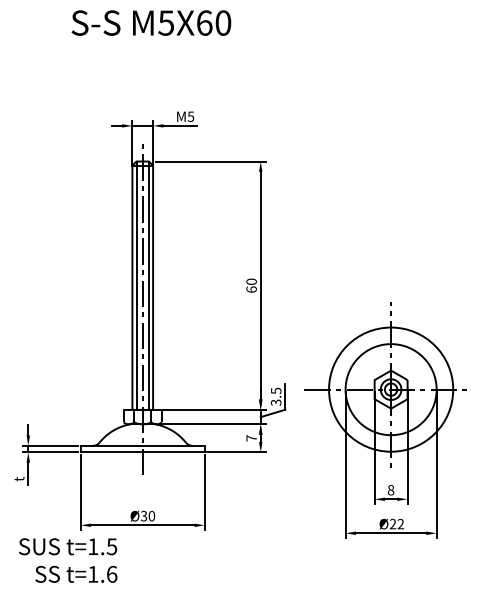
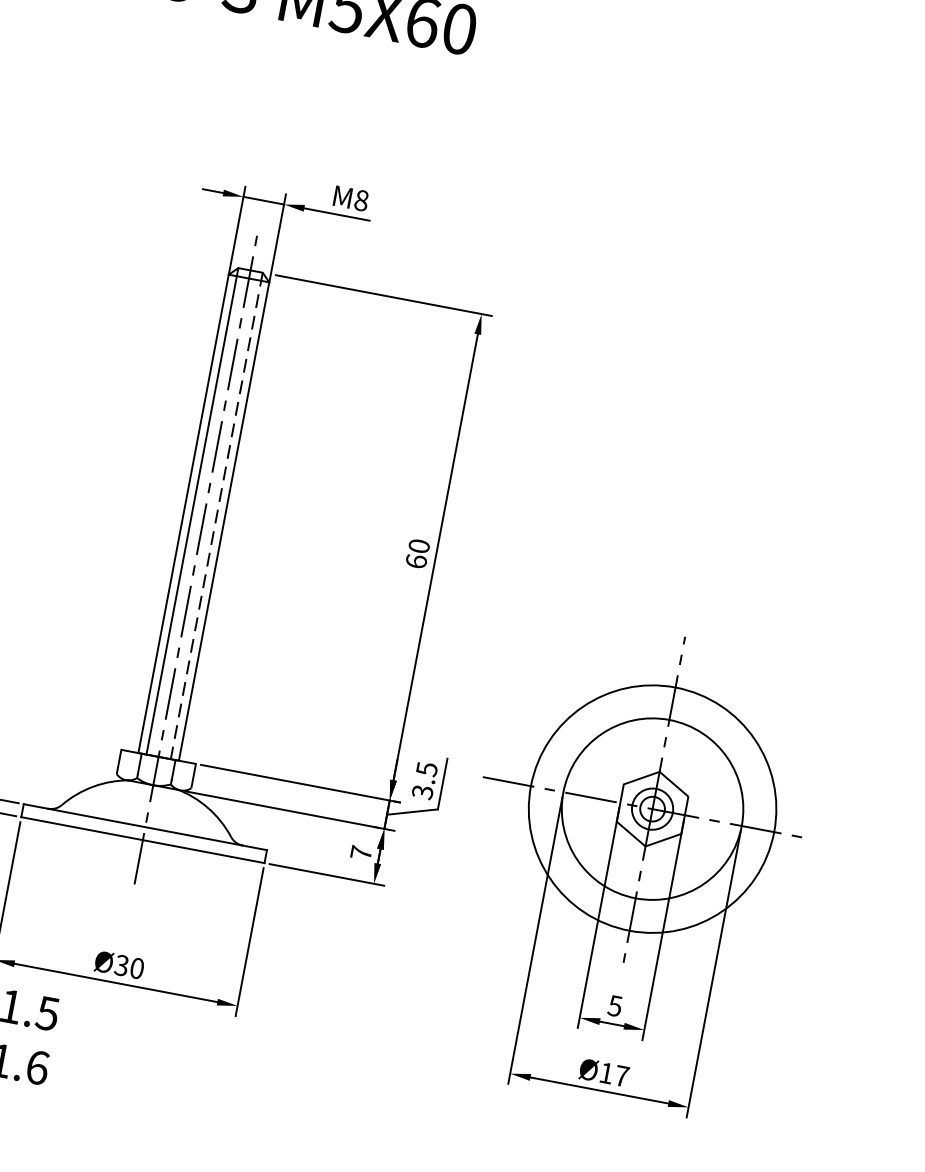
text: (190, 116) -> (360, 199), 5 -> 8
line: (148, 286) -> (215, 517), solid -> dashed
text: (390, 490) -> (614, 1006), 8 -> 5
text: (396, 523) -> (613, 1073), Ø22 -> Ø17

